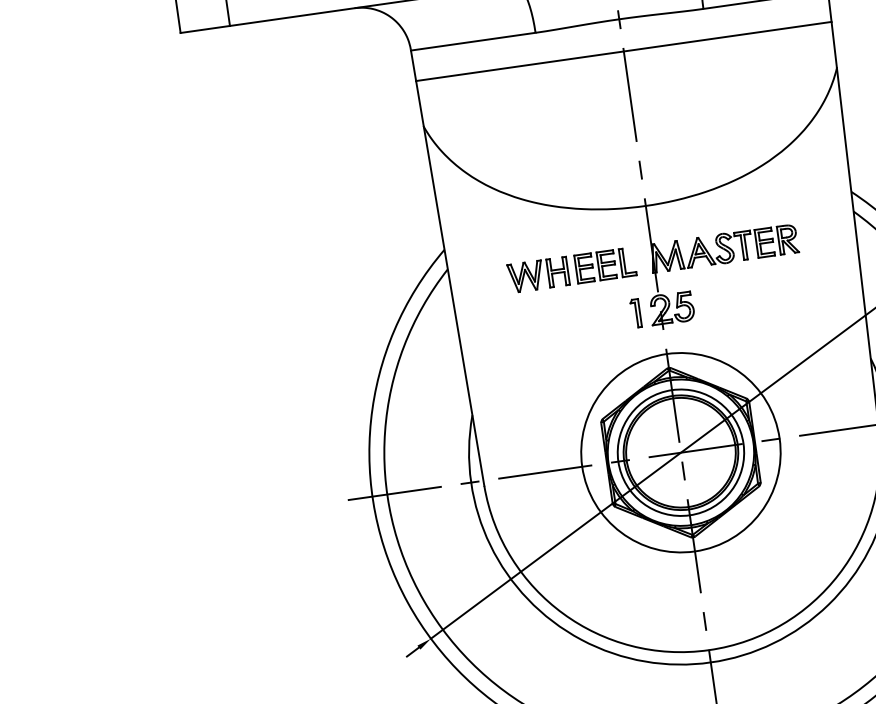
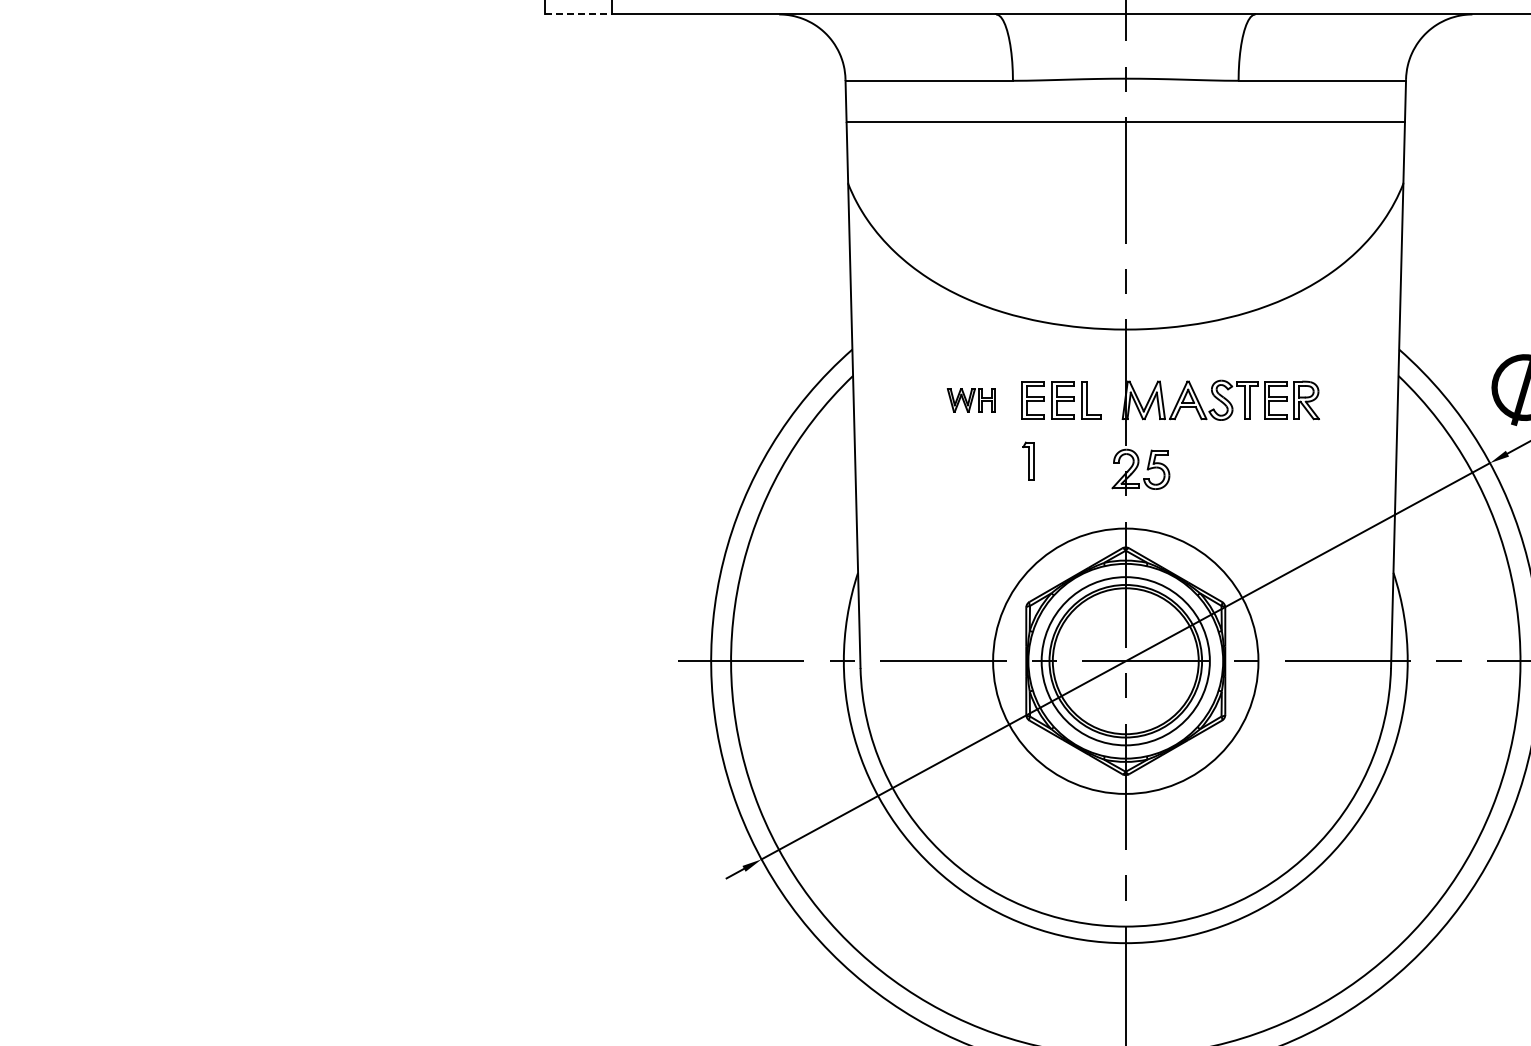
line: (206, 29) -> (579, 14), solid -> dashed
part: (538, 275) -> (971, 400), size x0.6
part: (635, 312) -> (1028, 460), moved

